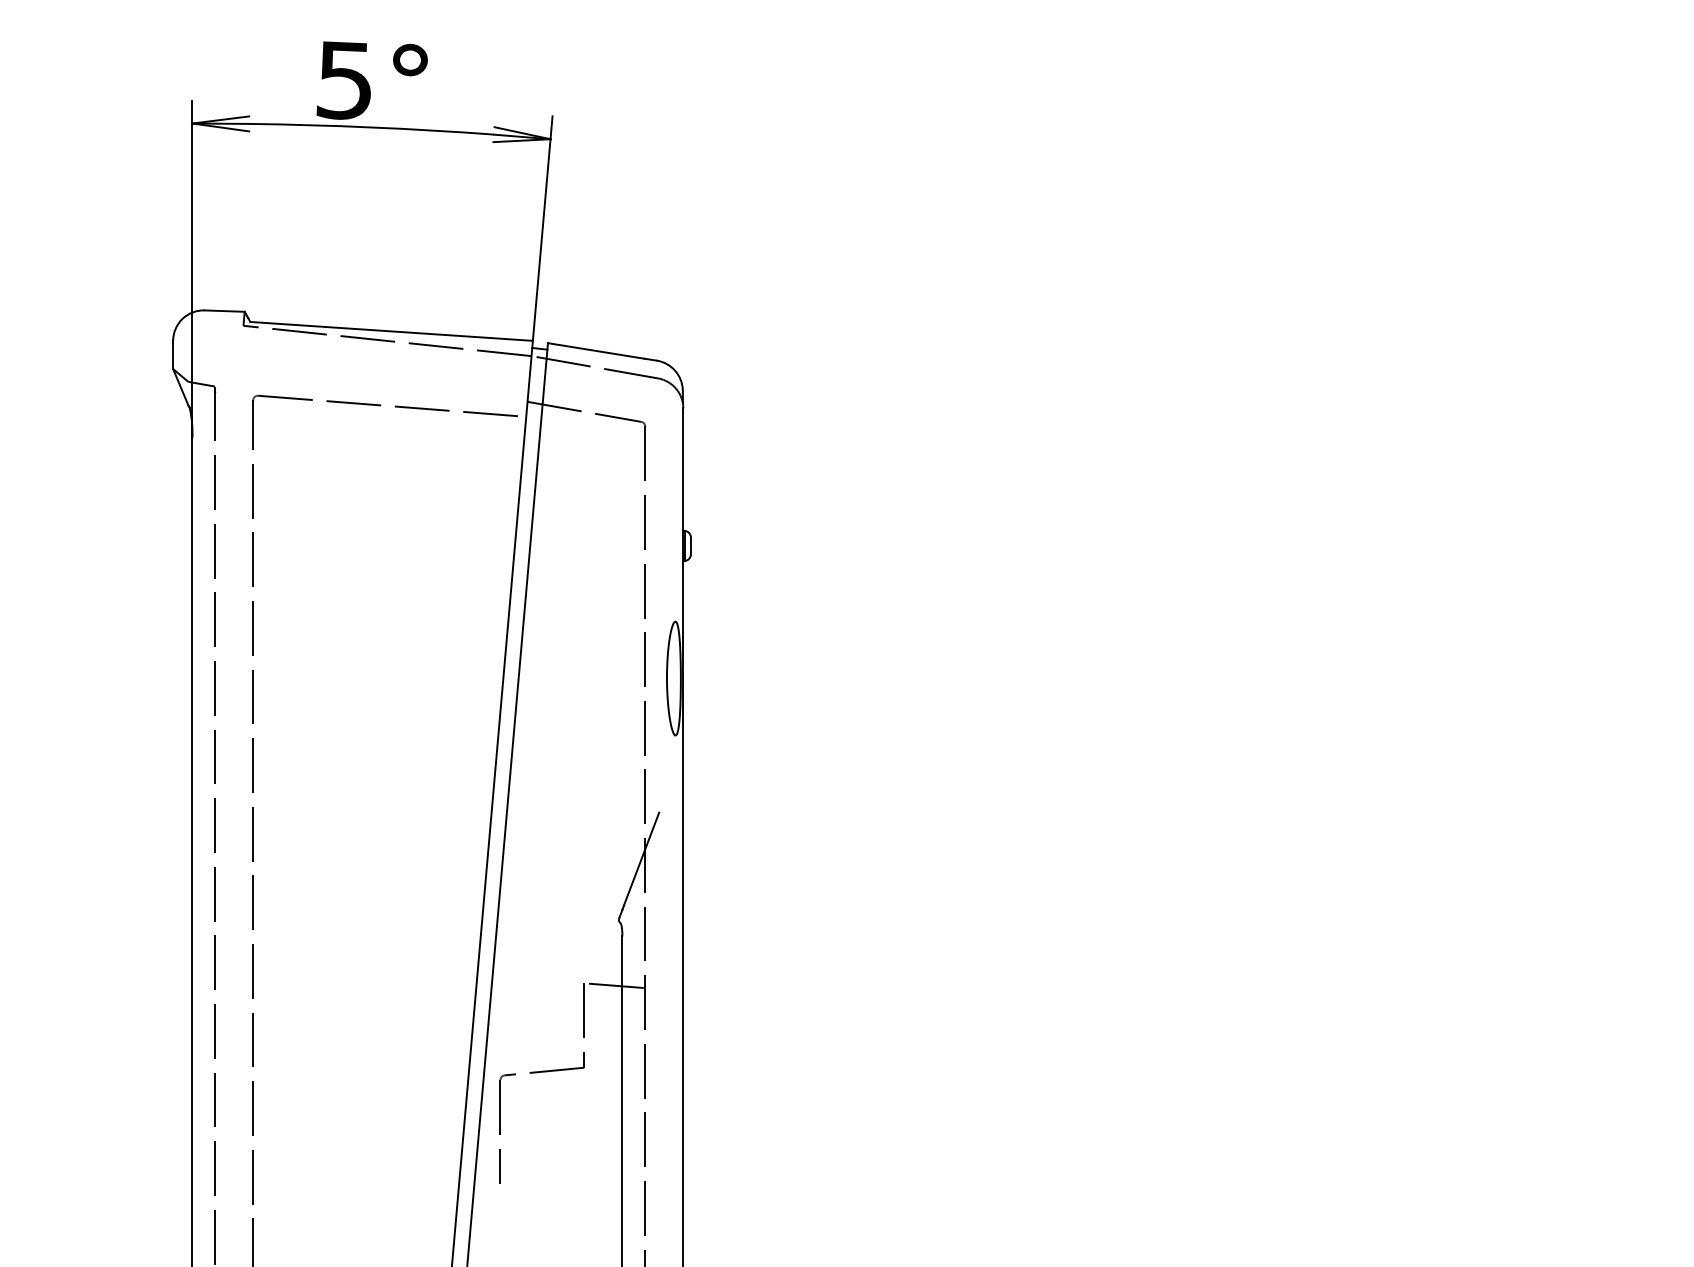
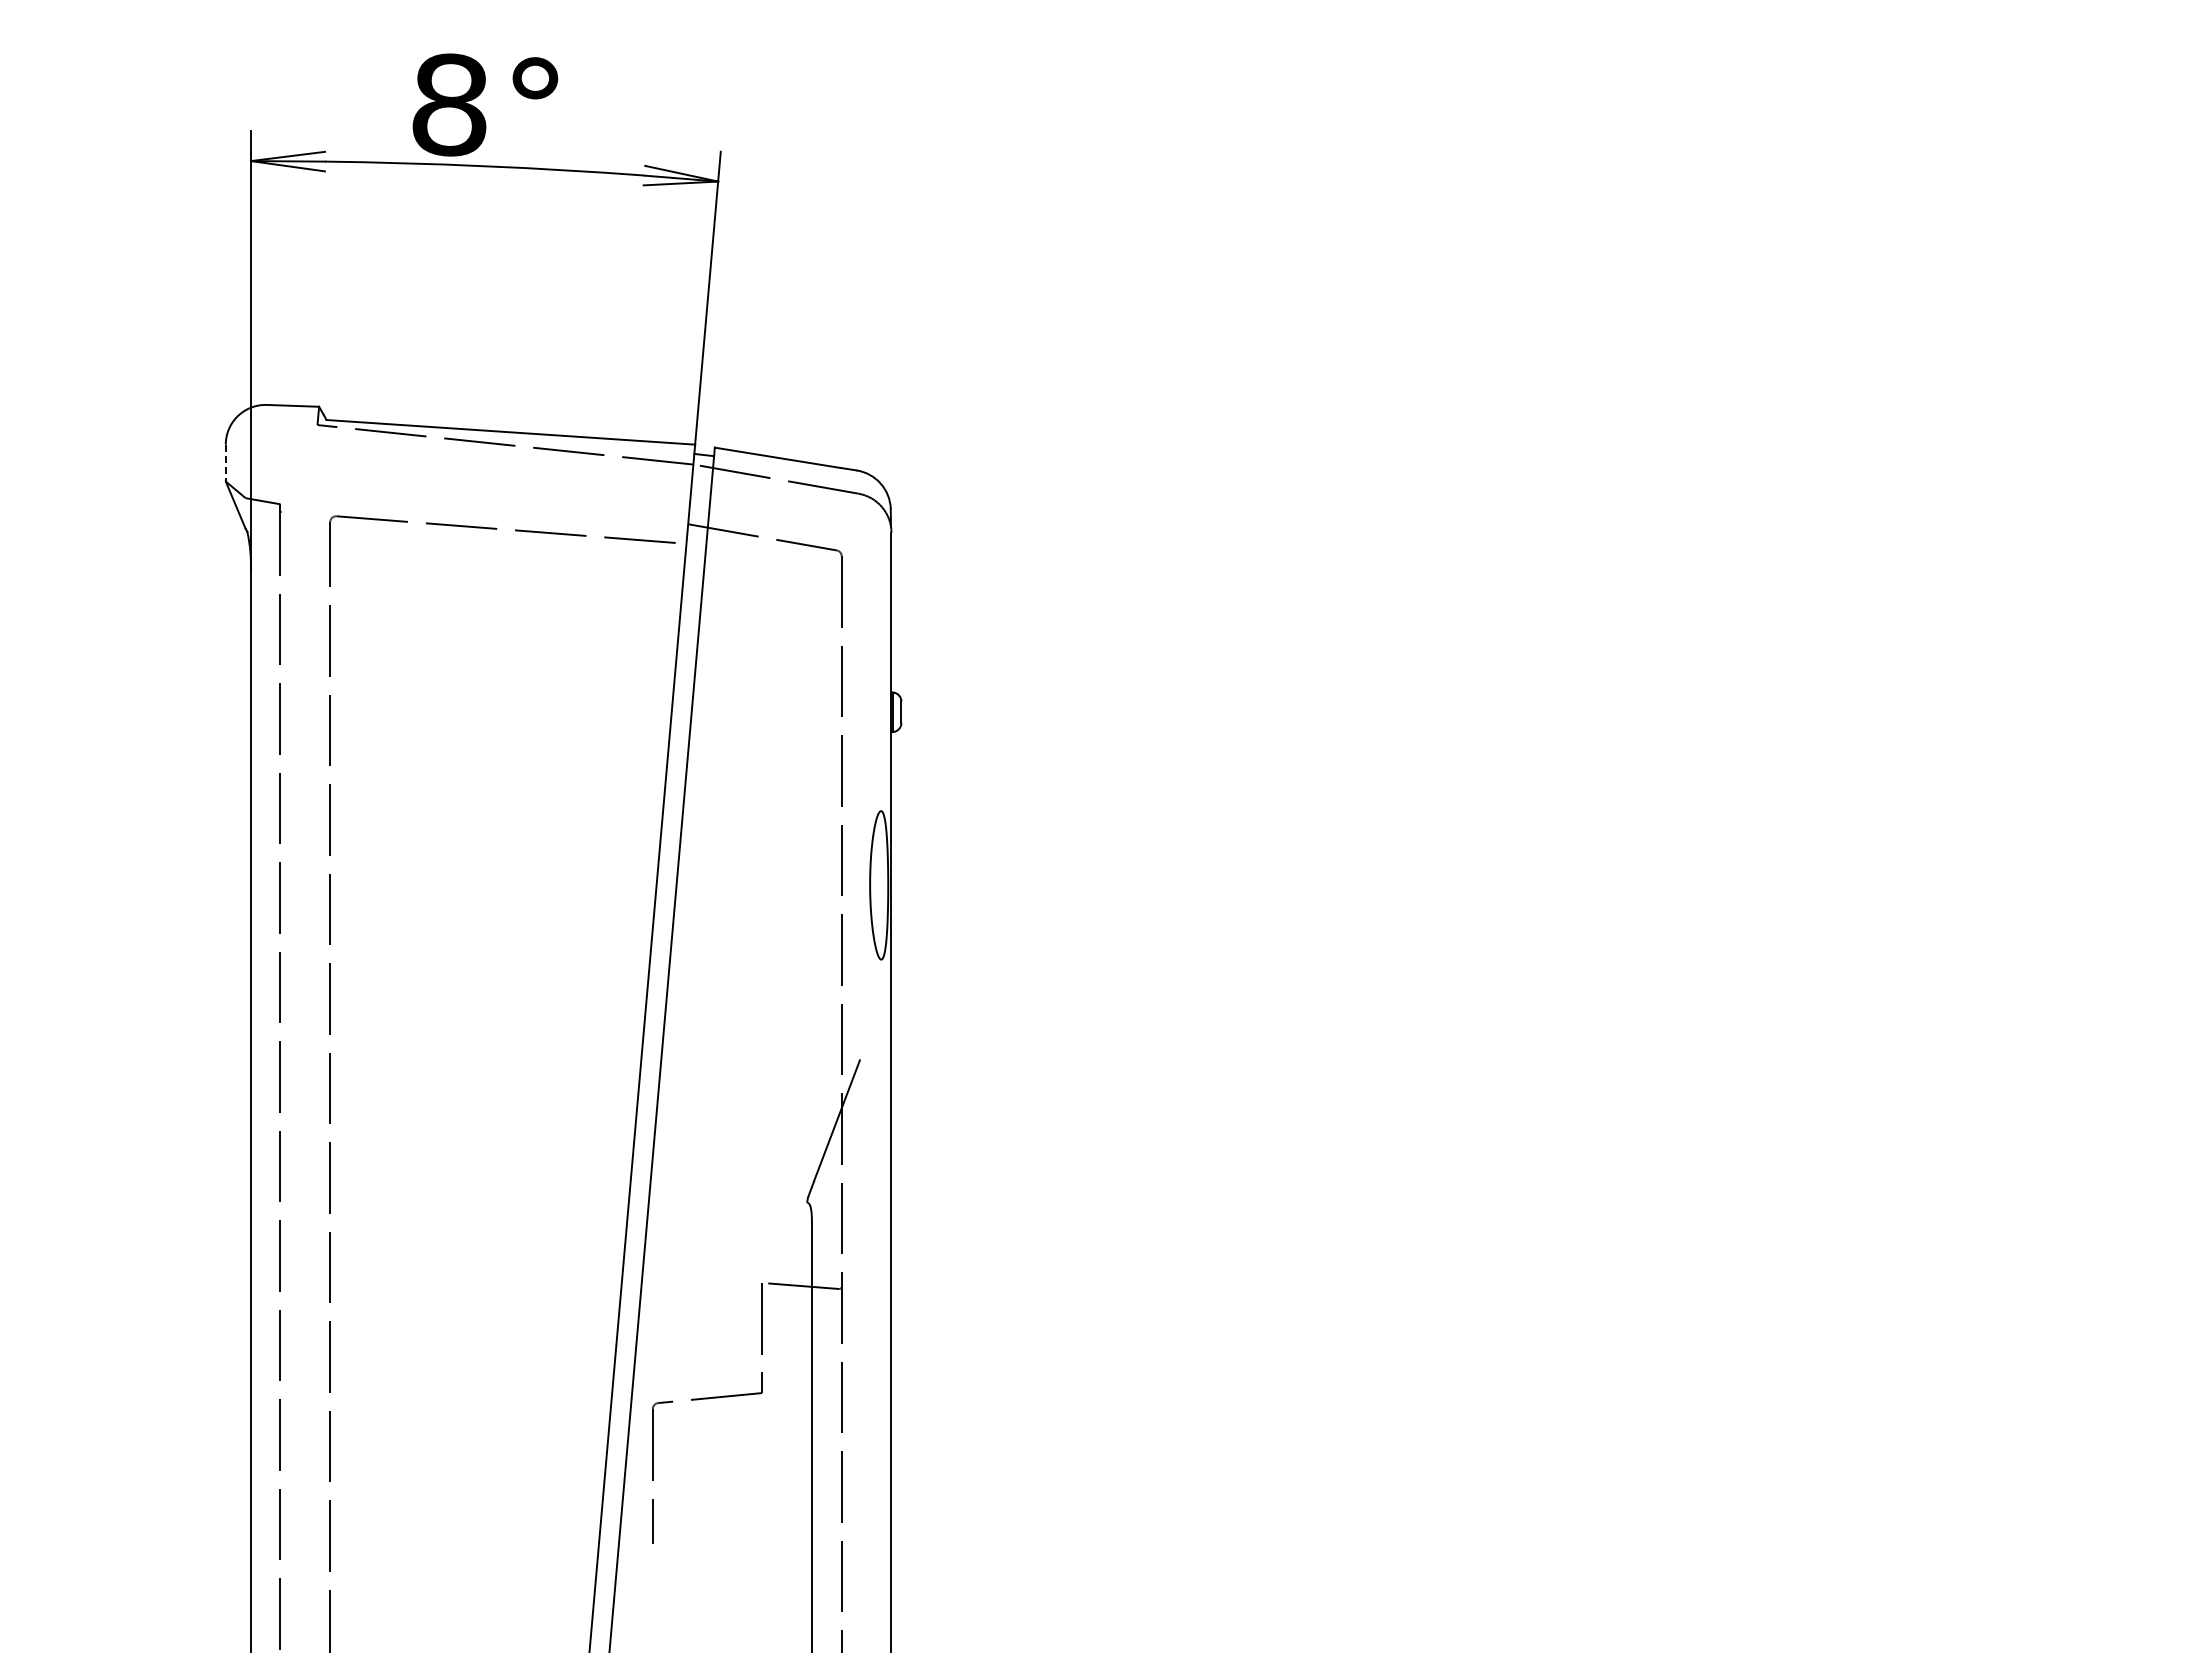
text: (344, 80) -> (449, 104), 5° -> 8°
line: (172, 355) -> (225, 463), solid -> dashed

